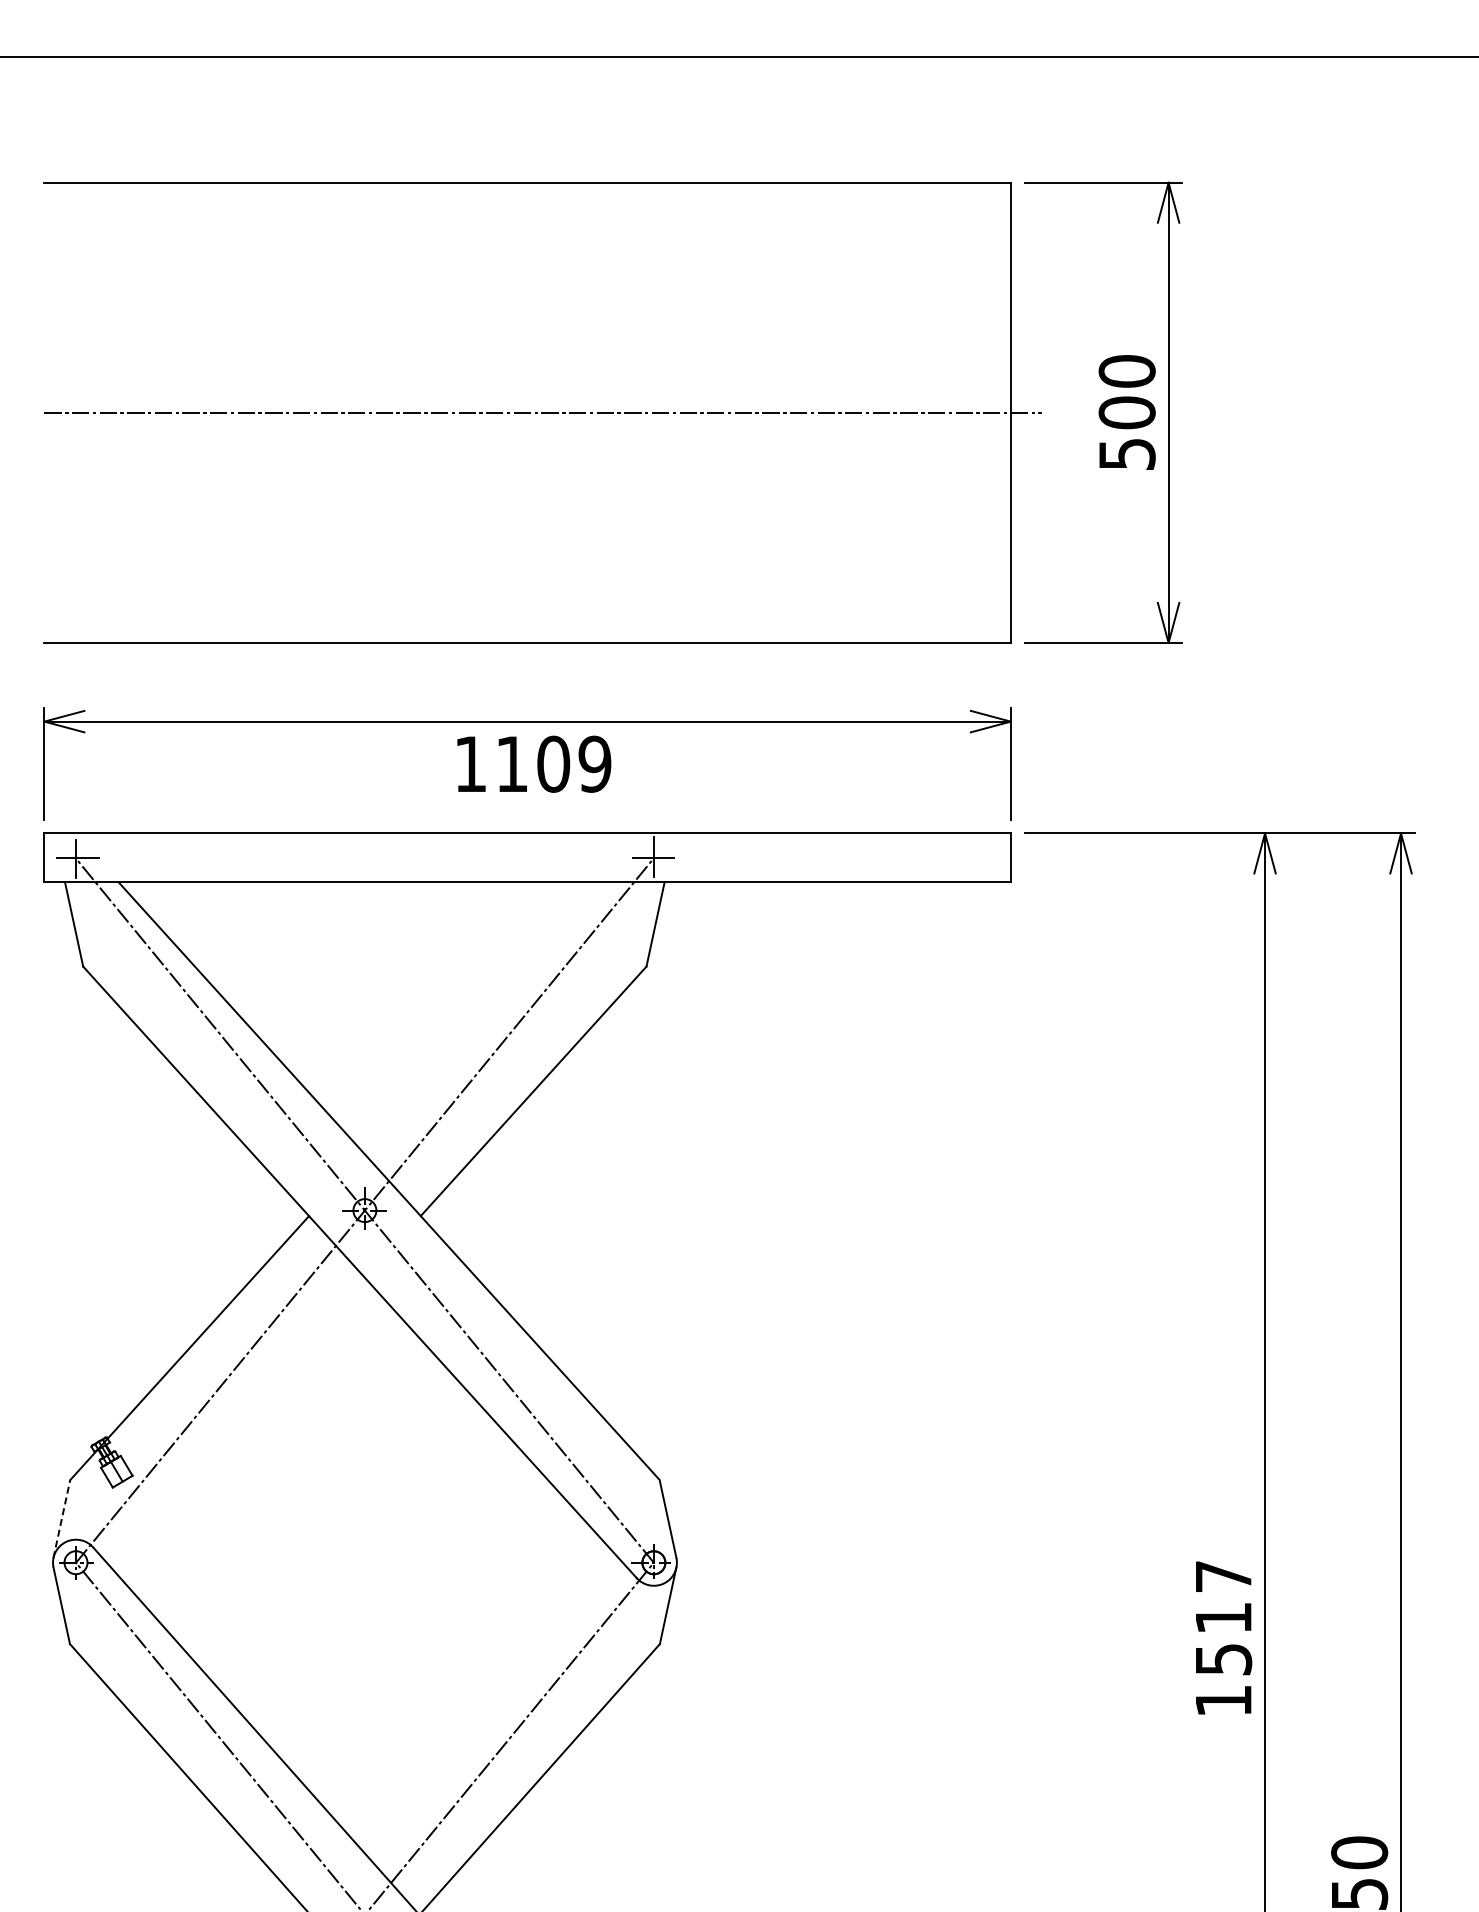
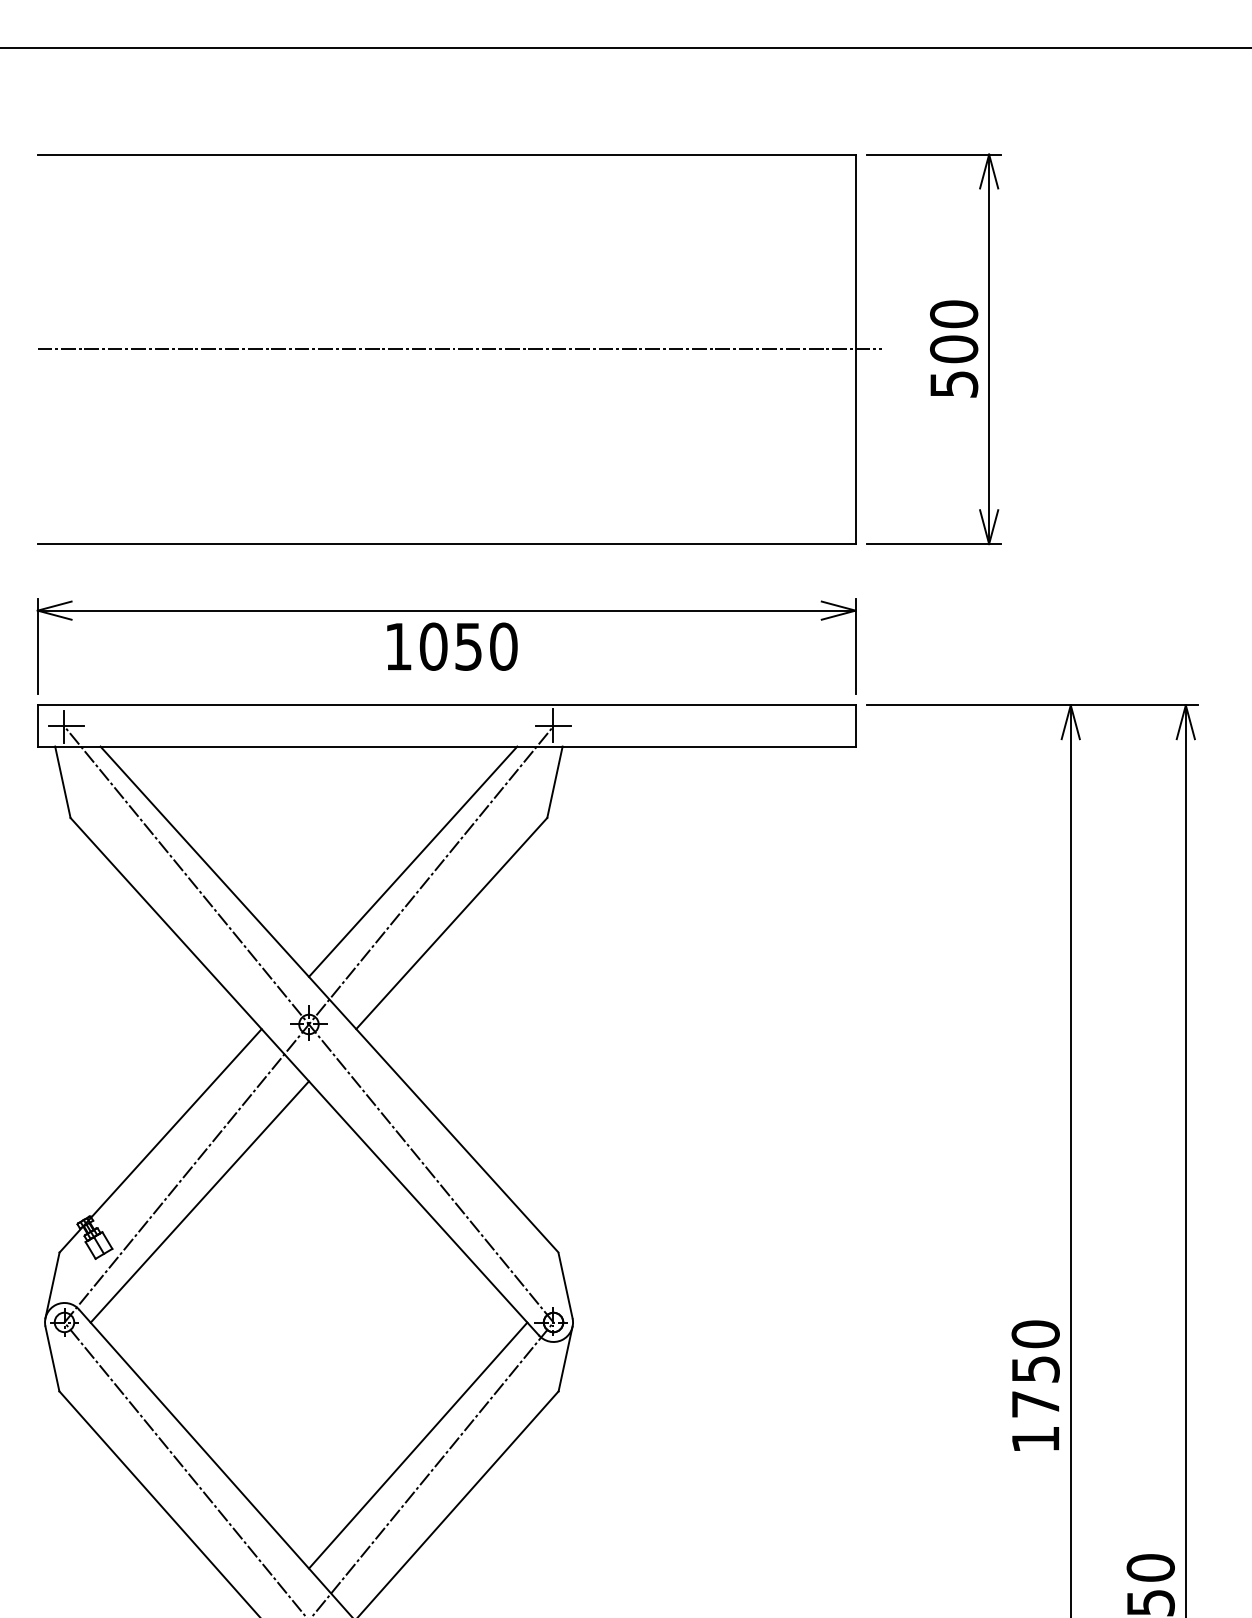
text: (553, 763) -> (468, 646), 1109 -> 1050
line: (487, 1018) -> (412, 861), added
line: (235, 1419) -> (199, 1201), added
line: (61, 1519) -> (52, 1285), dashed -> solid
text: (1223, 1617) -> (1035, 1368), 1517 -> 1750
line: (493, 1707) -> (417, 1444), added

